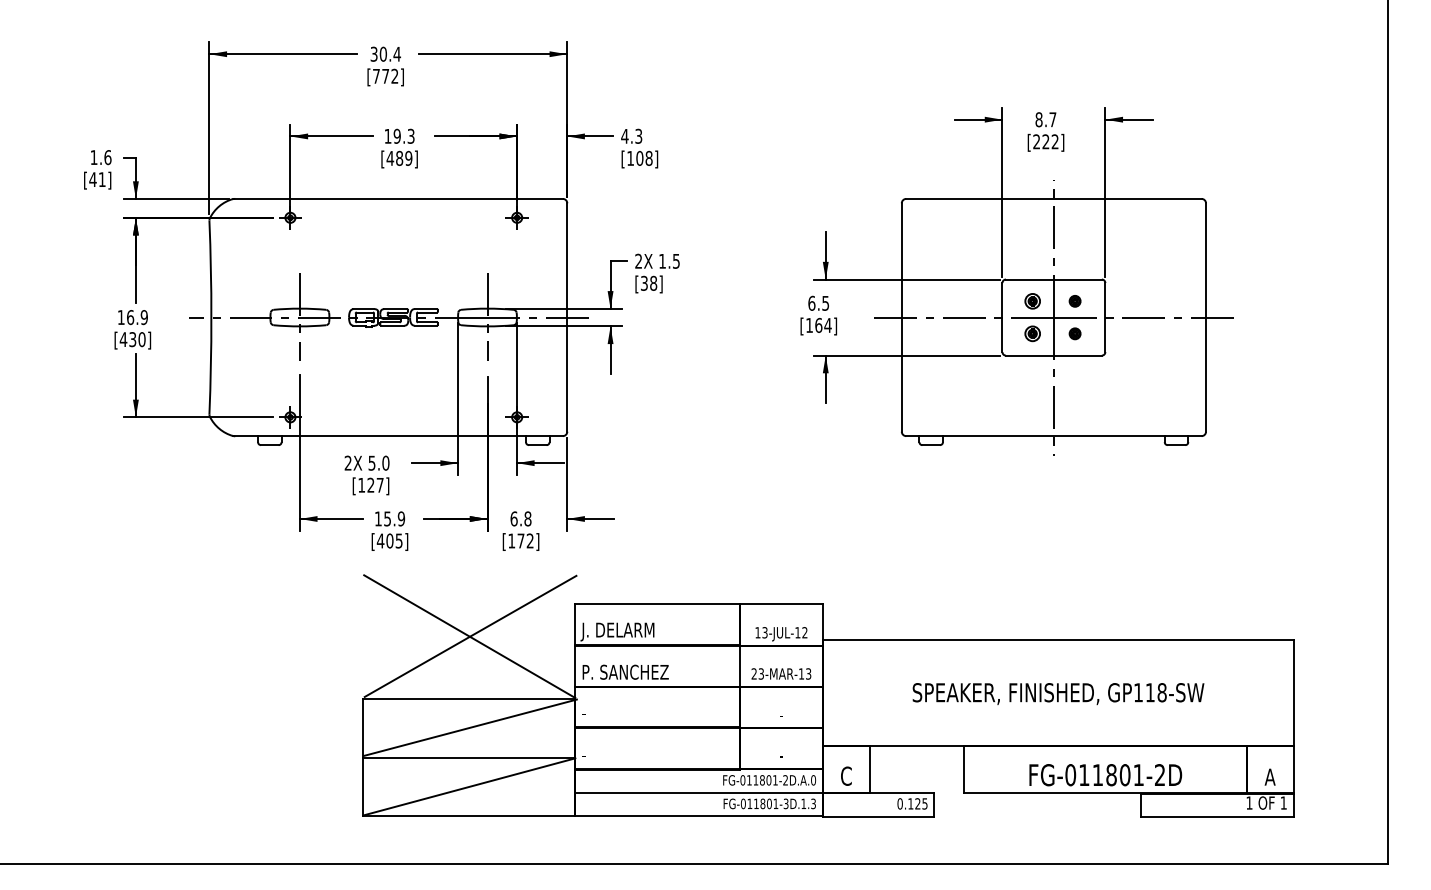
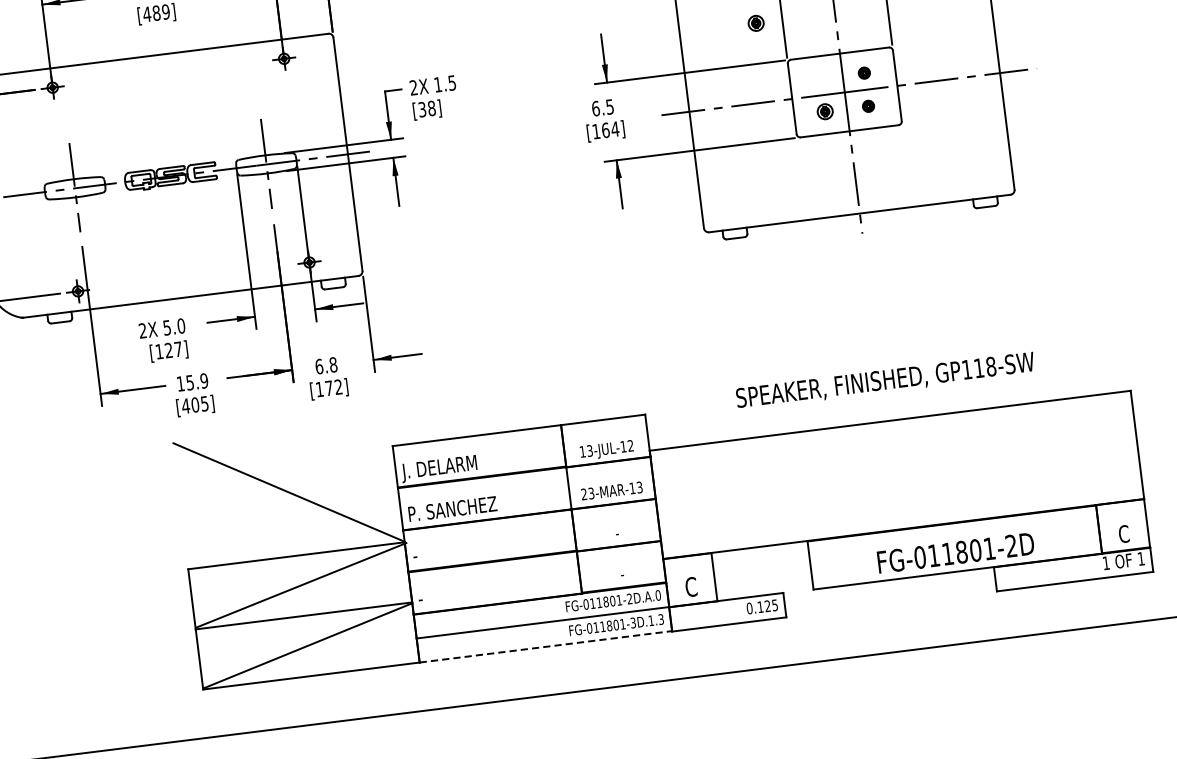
part: (1032, 301) -> (755, 23), moved
line: (470, 635) -> (289, 491), removed
text: (1058, 694) -> (885, 381), moved
text: (1269, 776) -> (1123, 533), A -> C
line: (699, 816) -> (546, 646), solid -> dashed

